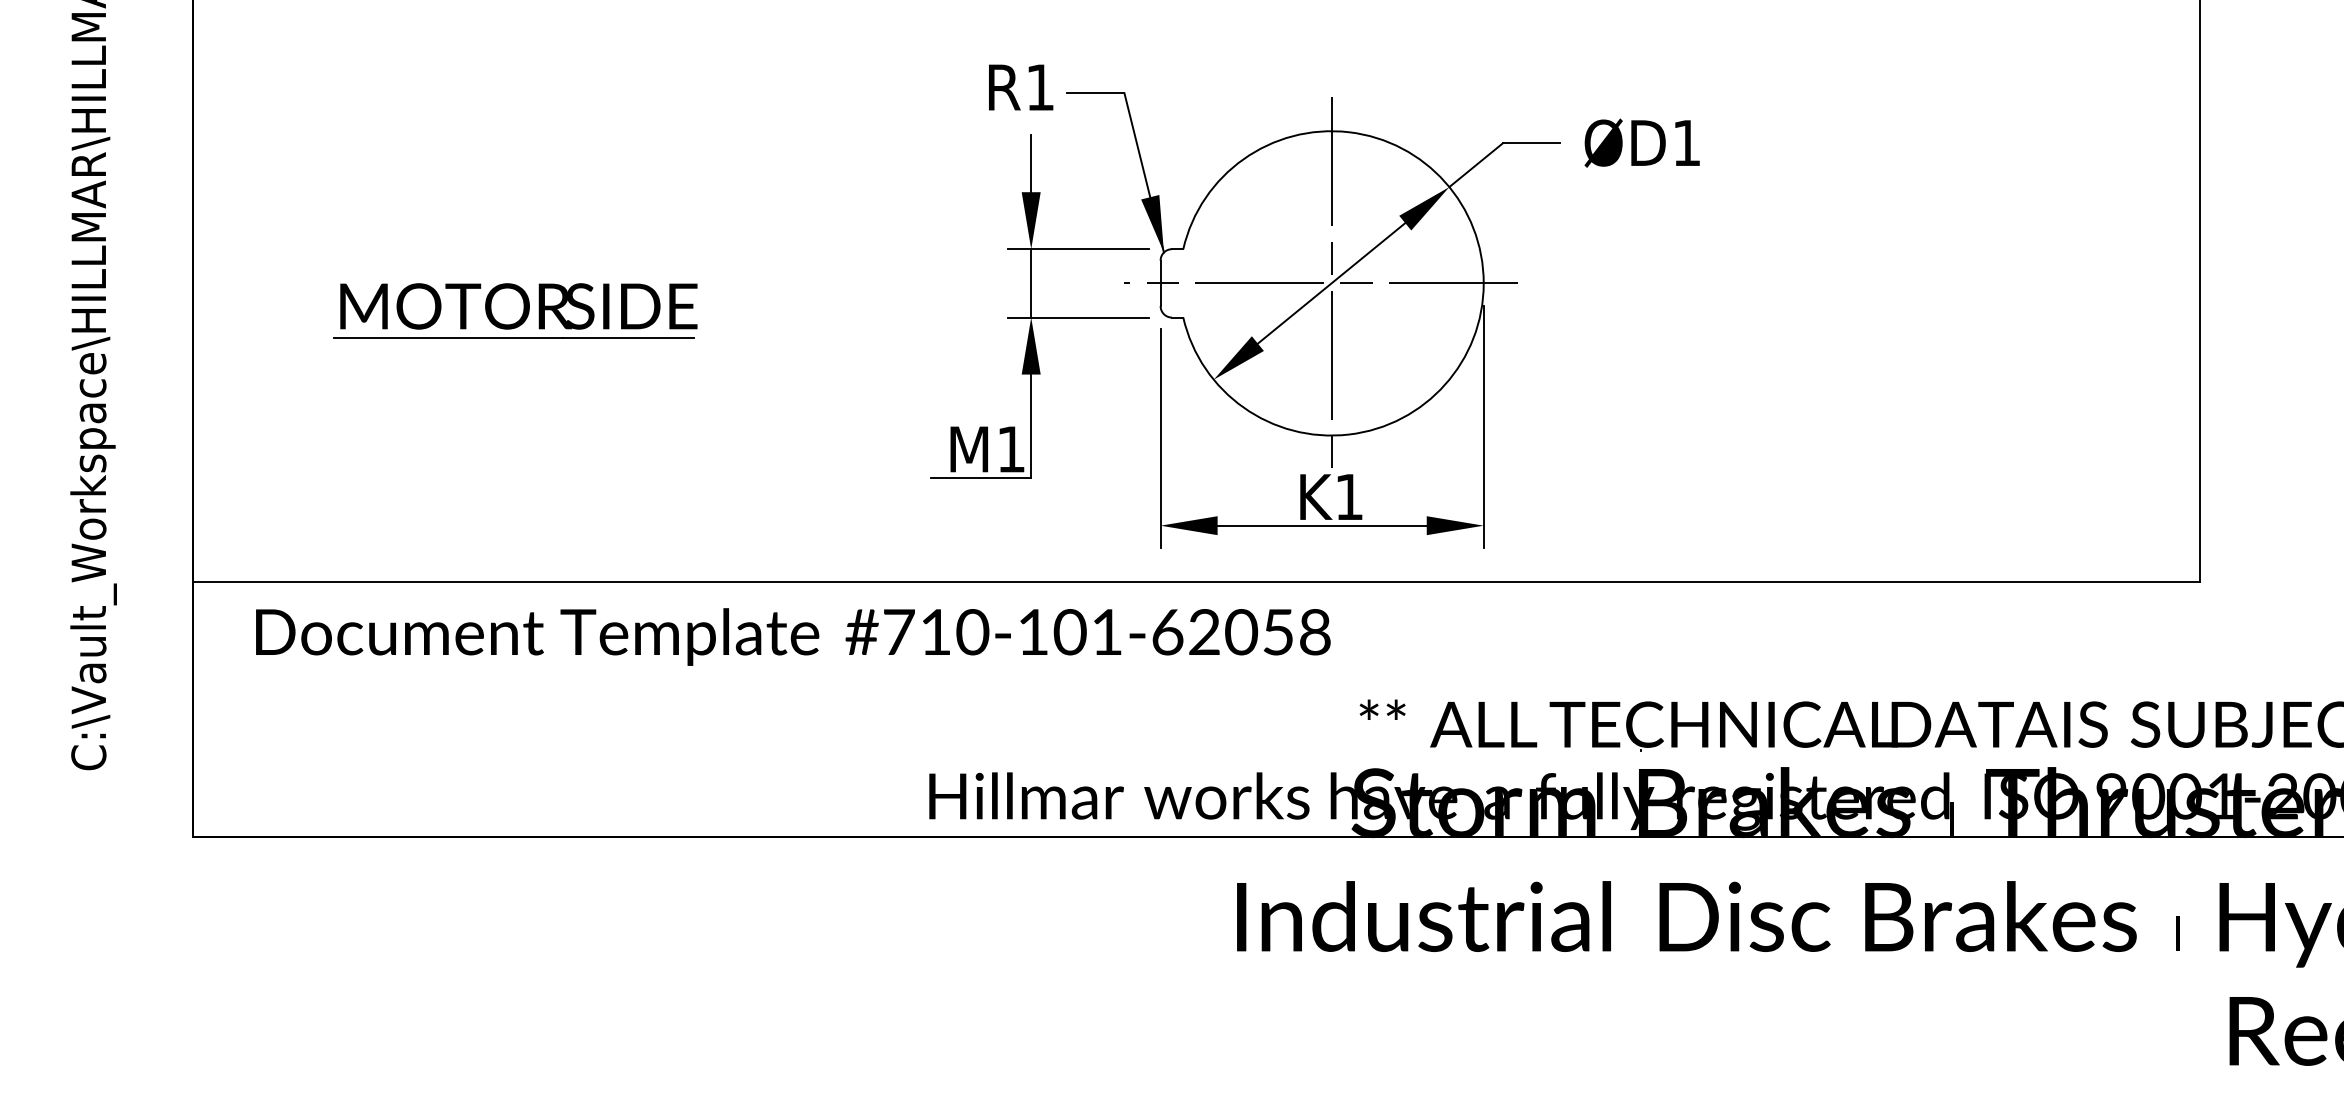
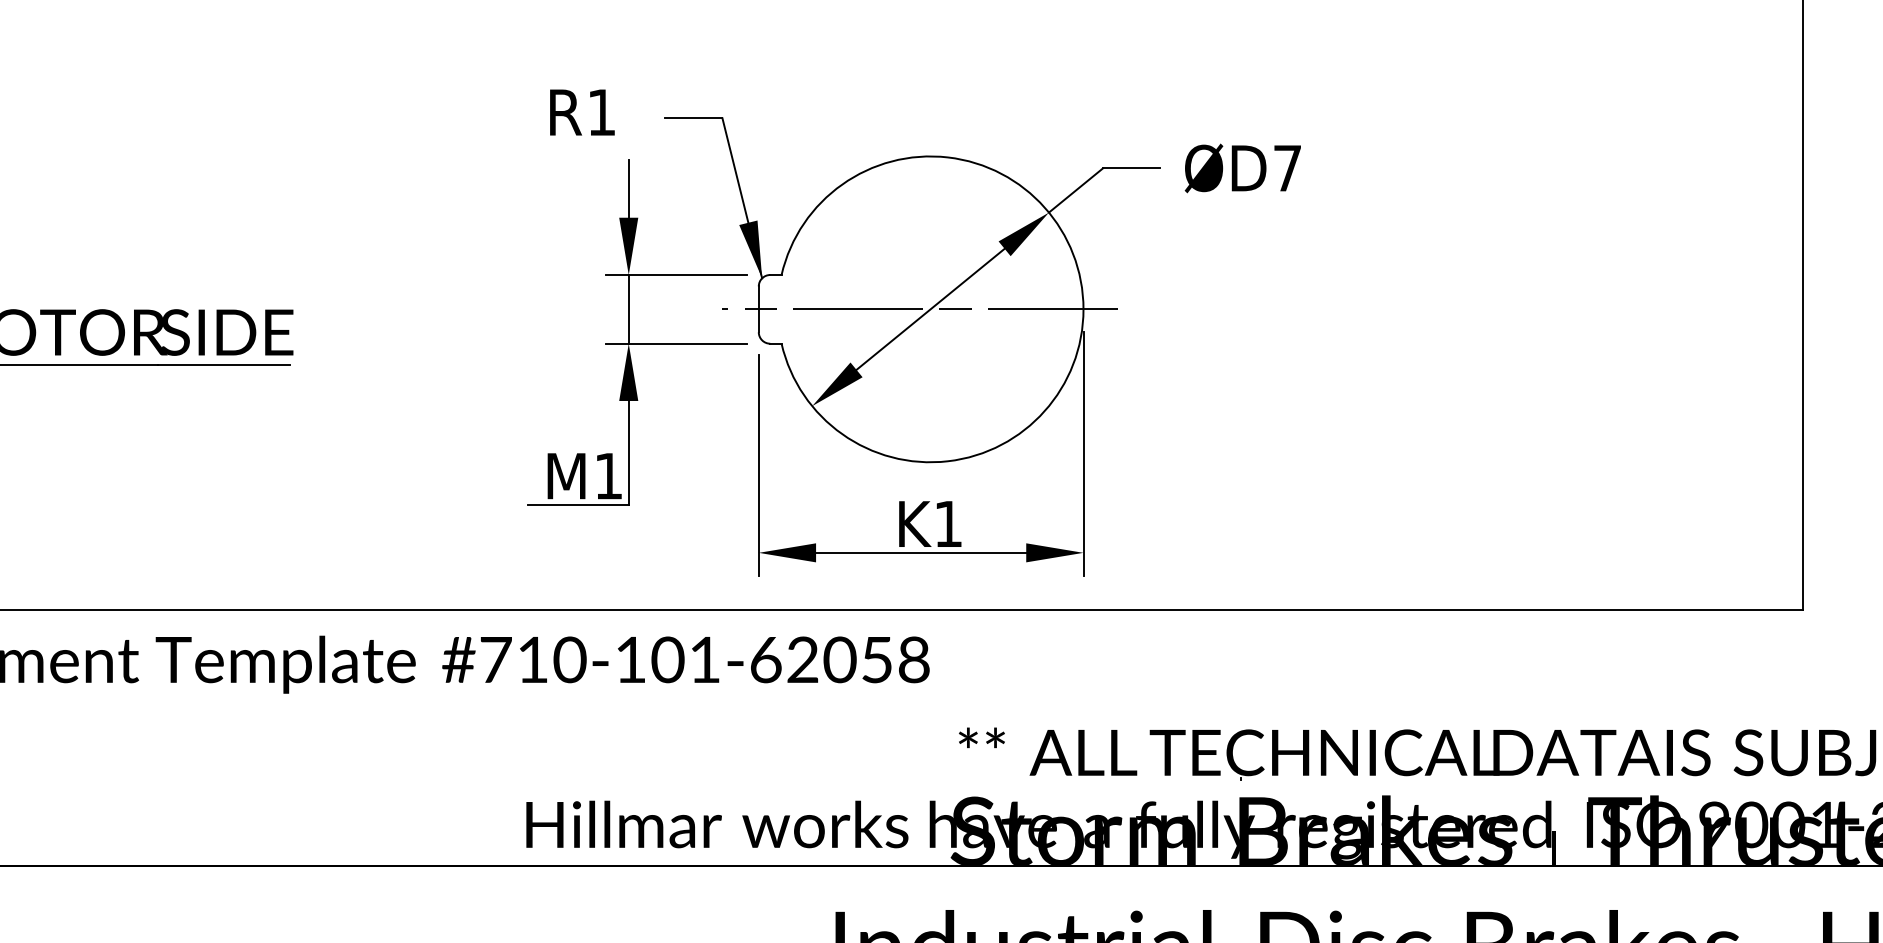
text: (1021, 87) -> (582, 112), moved
text: (1686, 142) -> (1287, 167), ØD1 -> ØD7
line: (1331, 283) -> (930, 309), removed

